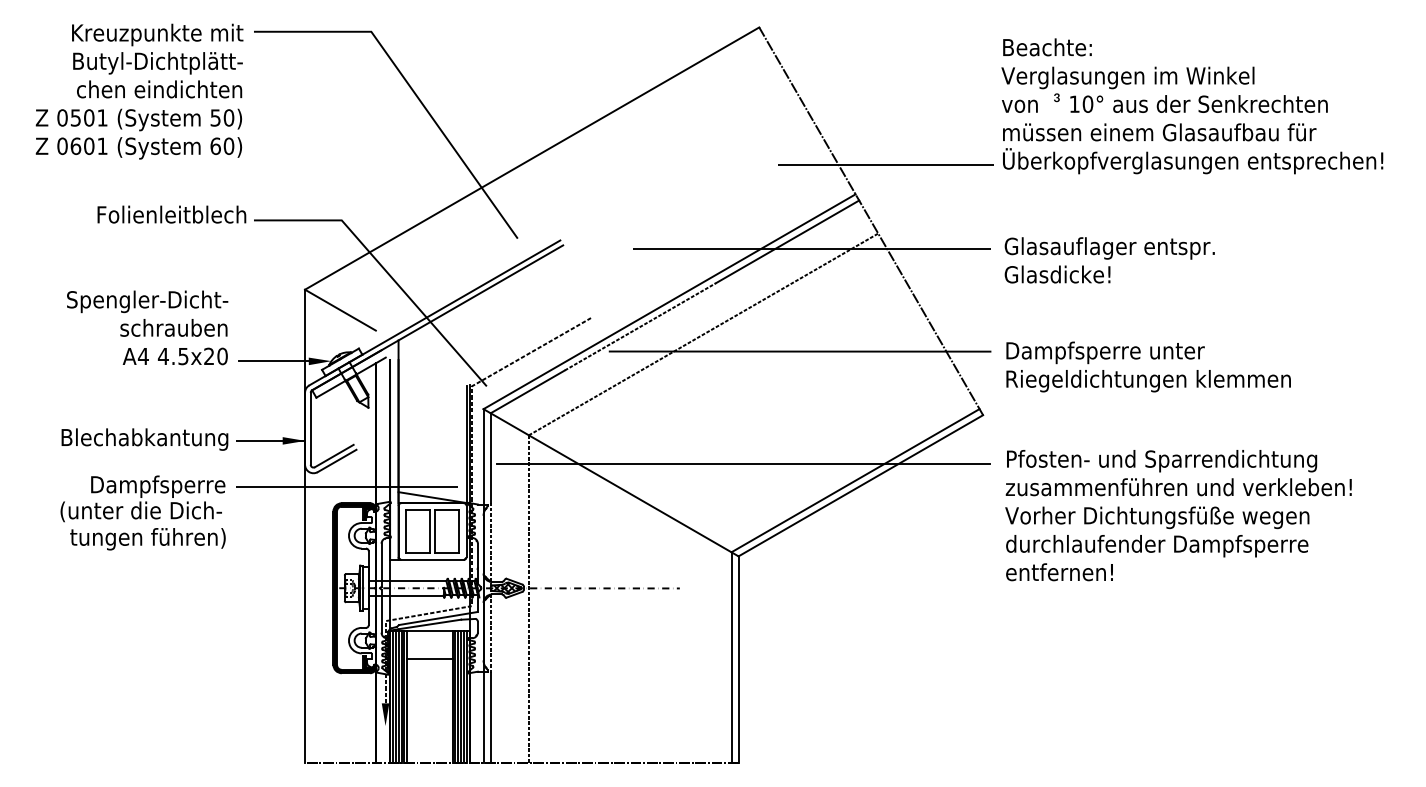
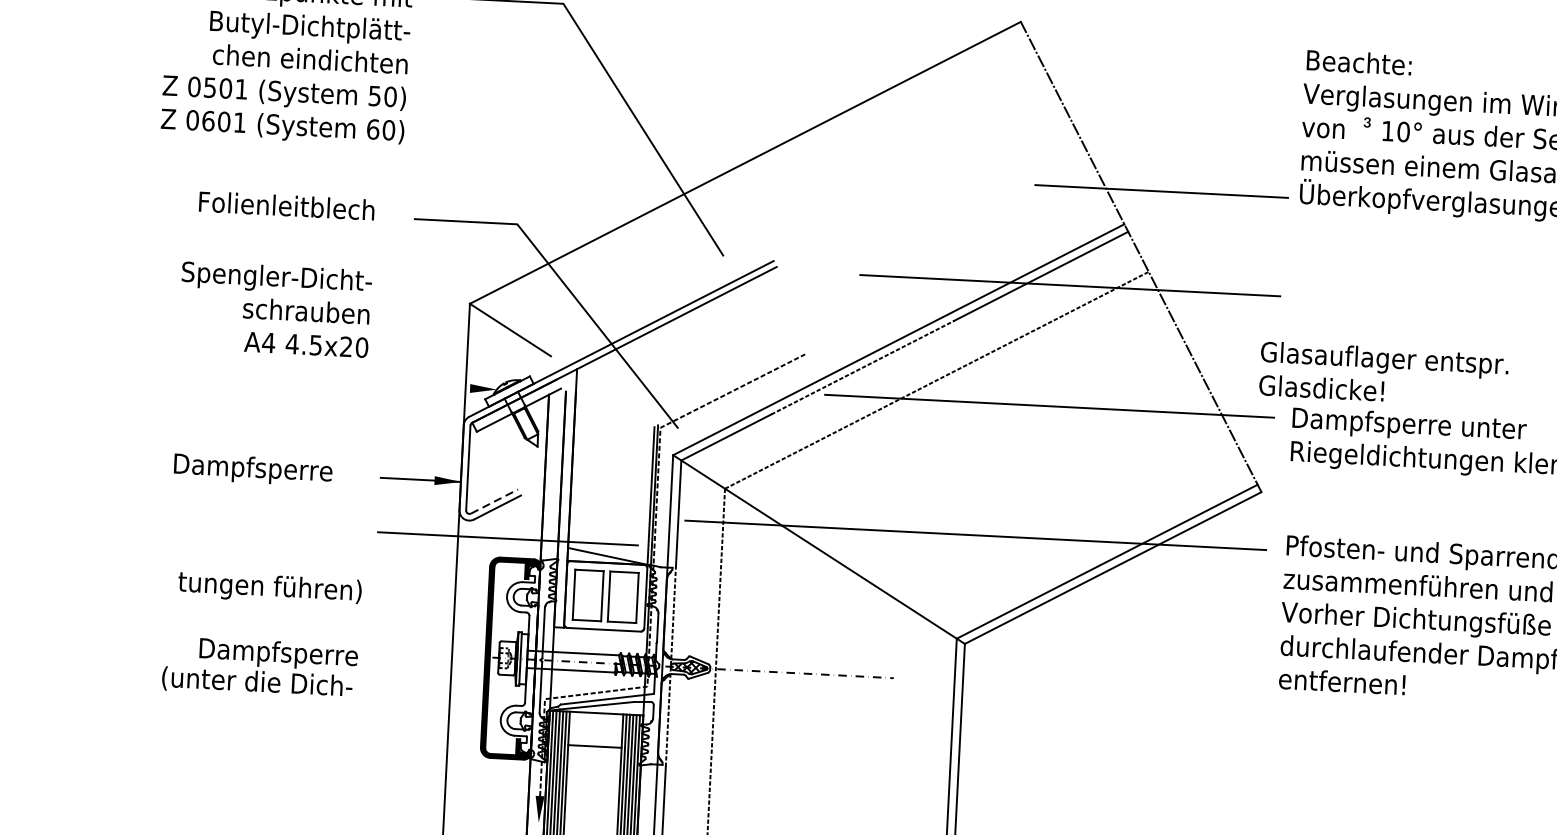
text: (171, 214) -> (286, 205), moved
text: (1109, 260) -> (1383, 374), moved
text: (147, 327) -> (275, 309), moved
line: (273, 361) -> (428, 386), removed
text: (145, 439) -> (272, 470), Blechabkantung -> Dampfsperre
line: (334, 455) -> (494, 500), solid -> dashed
text: (142, 498) -> (259, 667), moved

